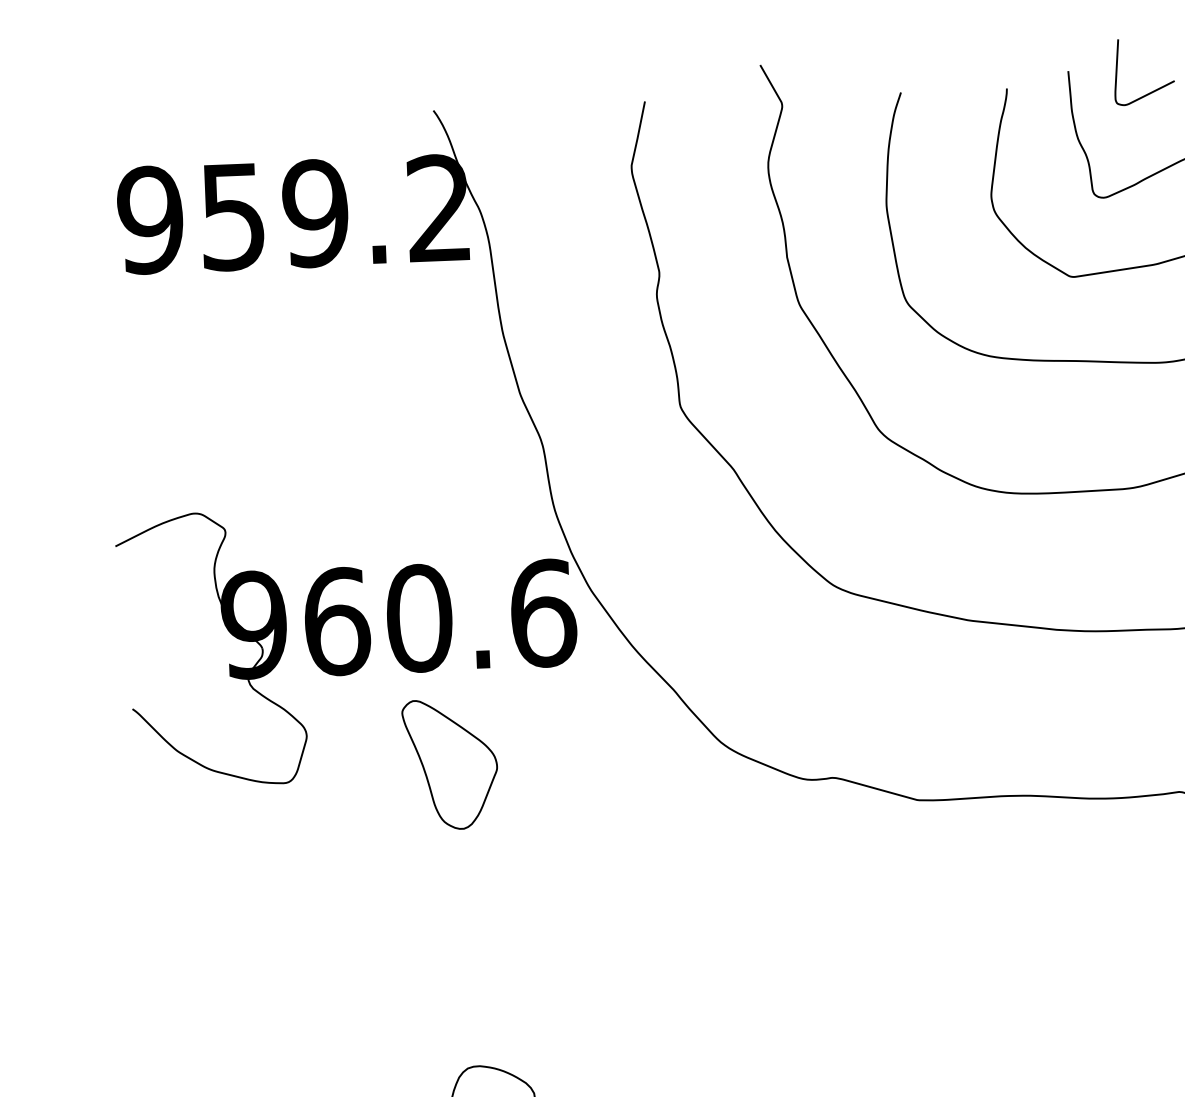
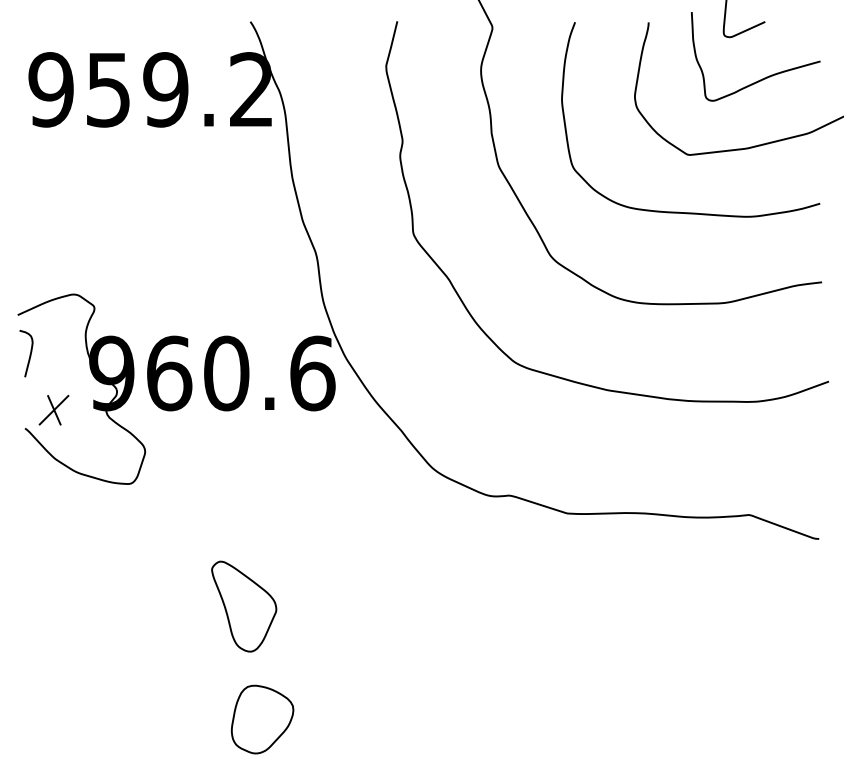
curve: (134, 602) -> (29, 354), added
part: (172, 680) -> (53, 409), added
part: (451, 764) -> (244, 606), moved

